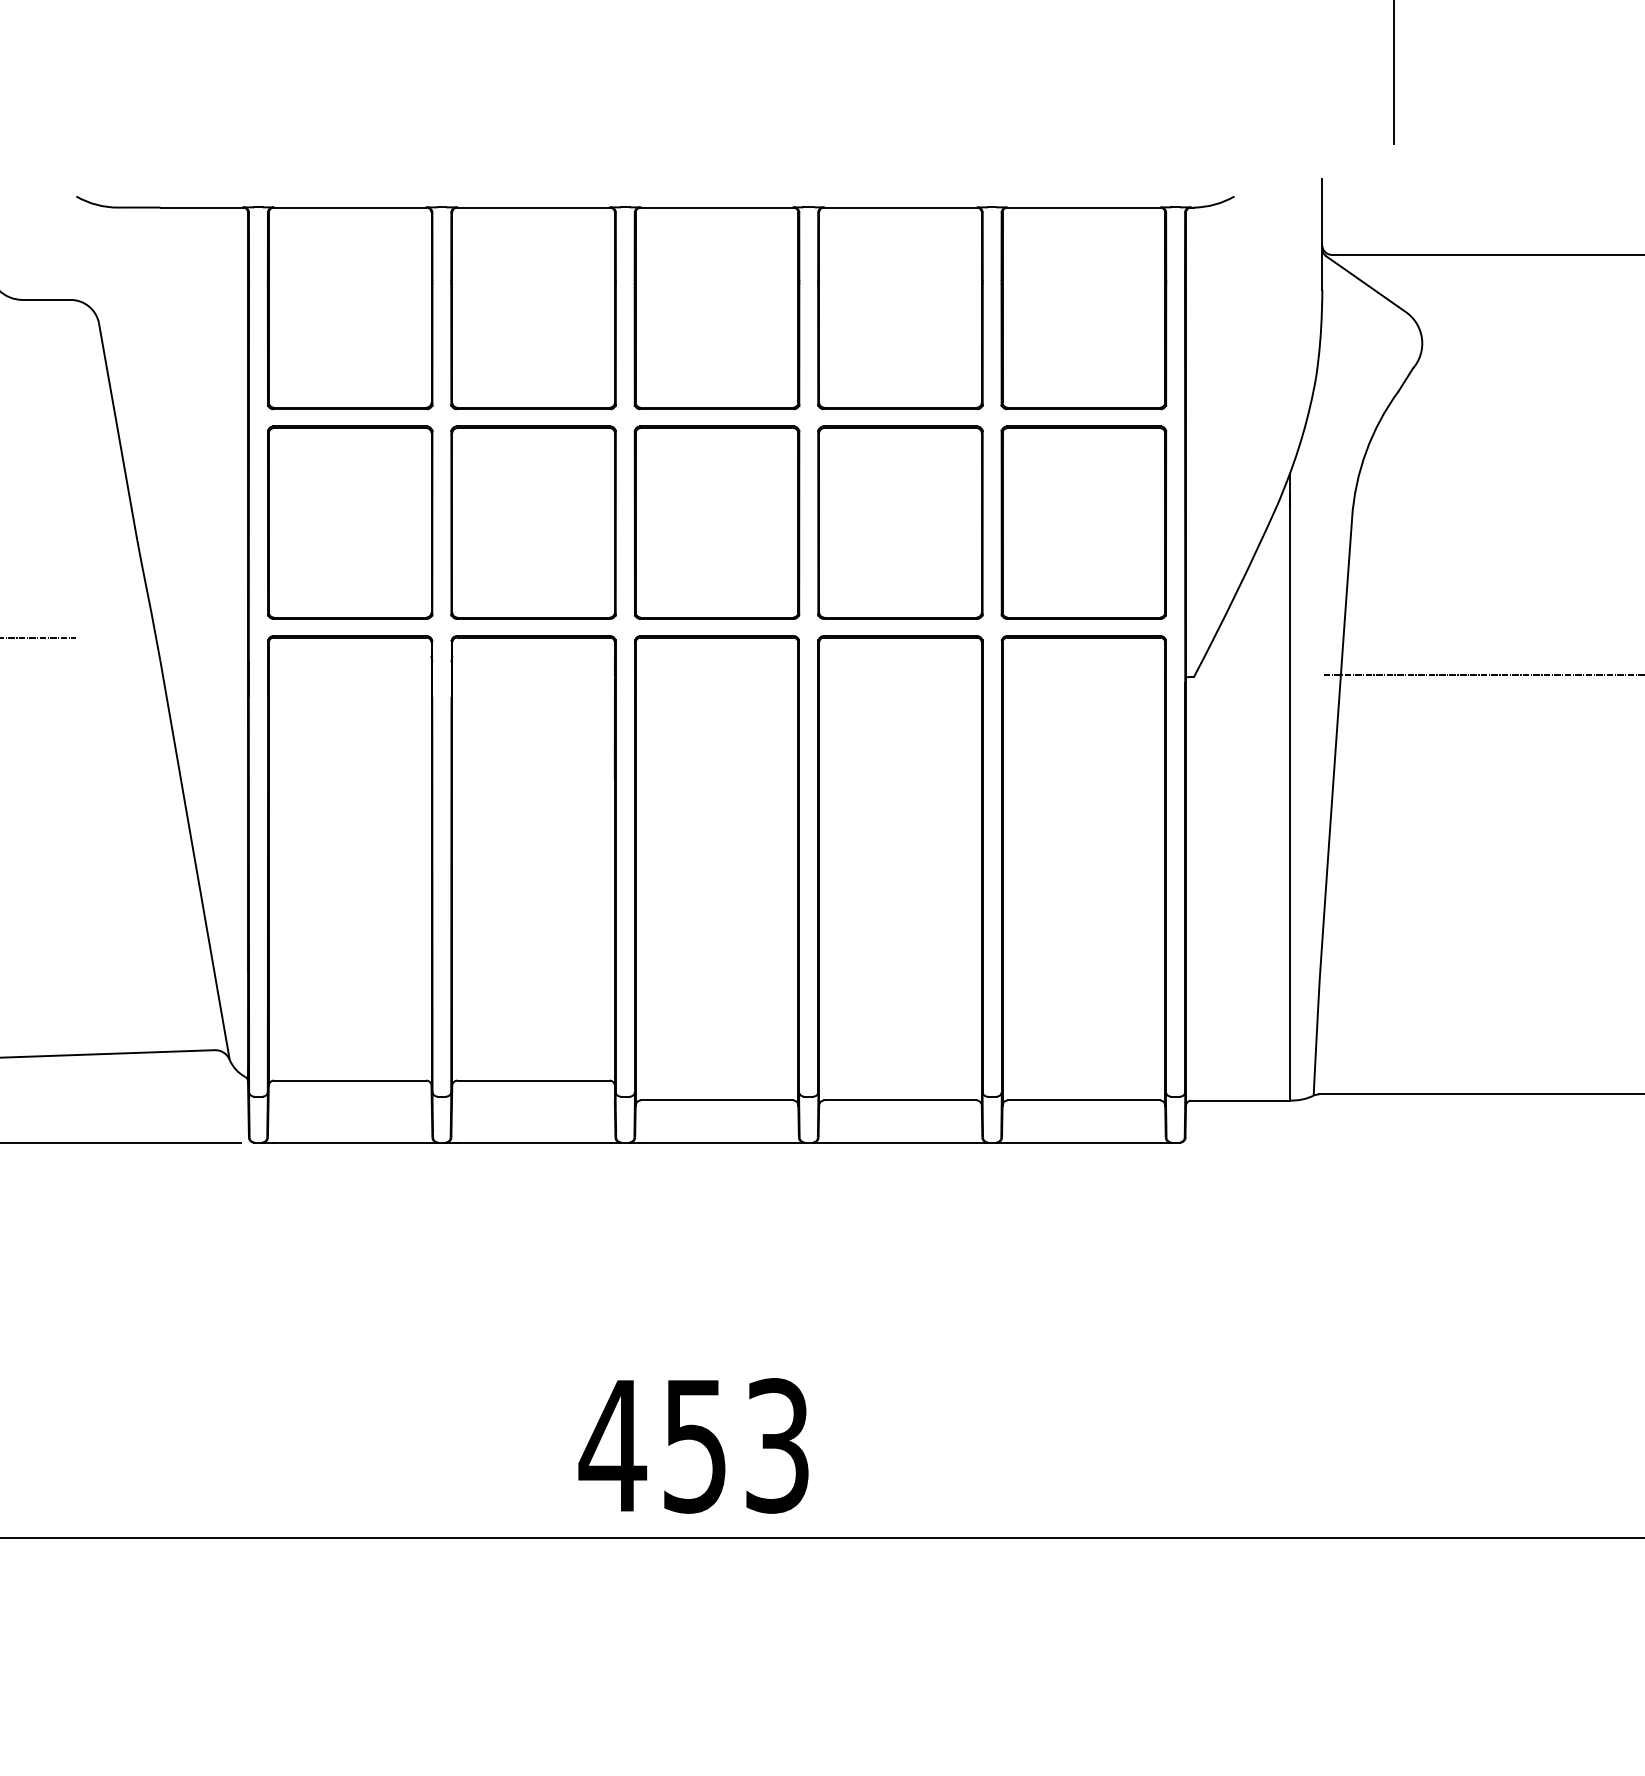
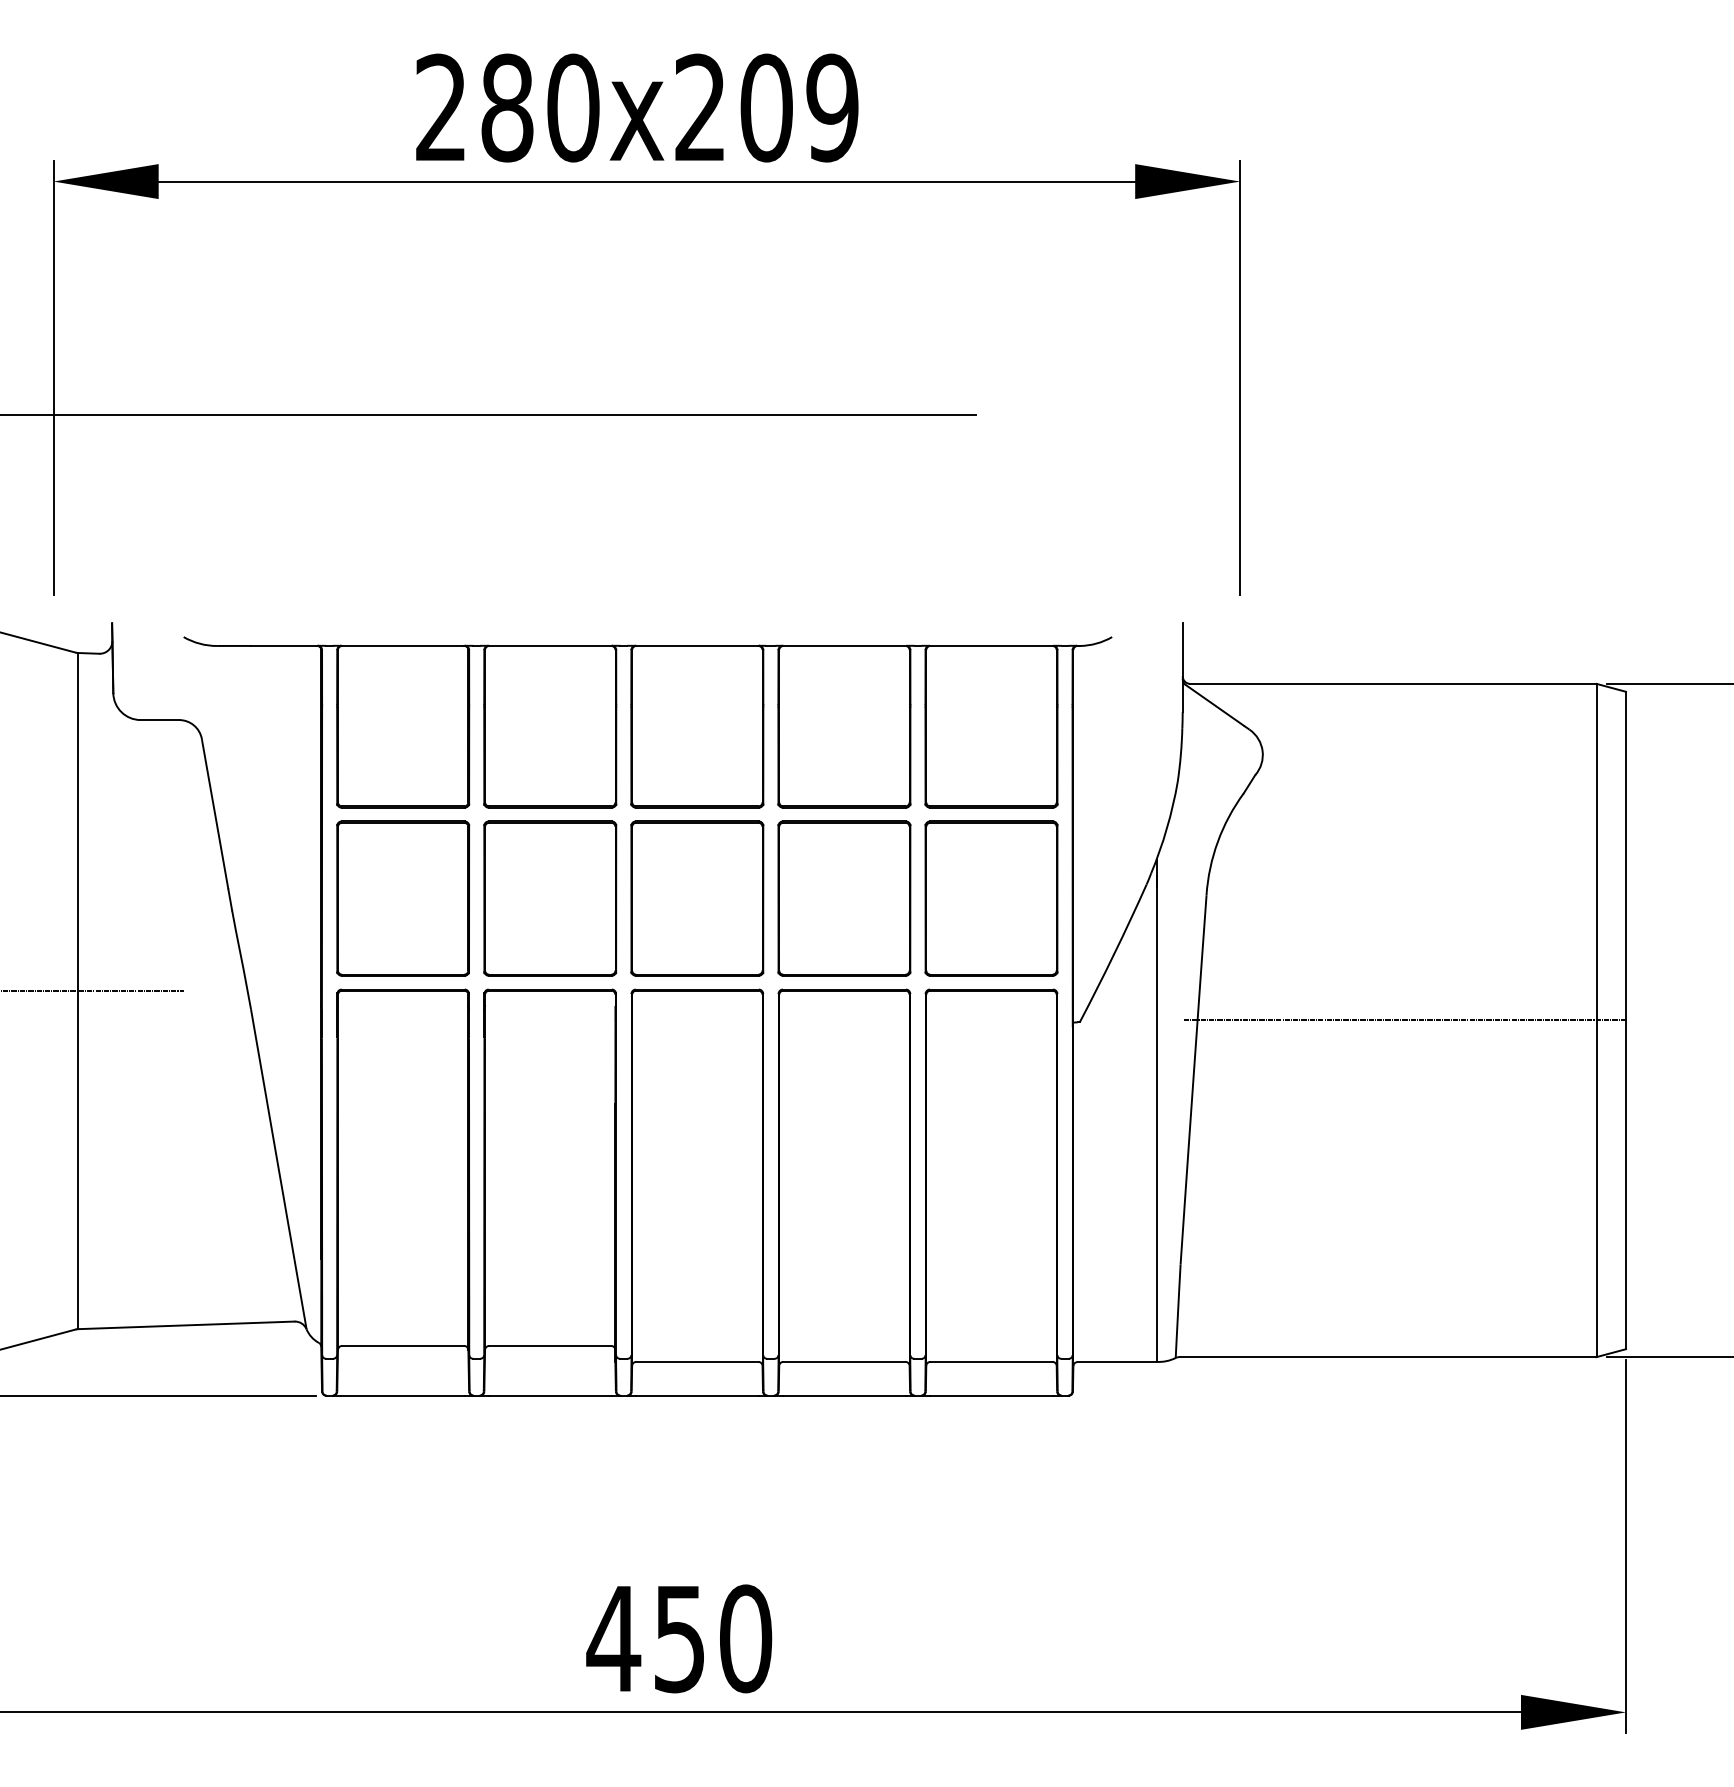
text: (778, 1445) -> (746, 1638), 453 -> 450

